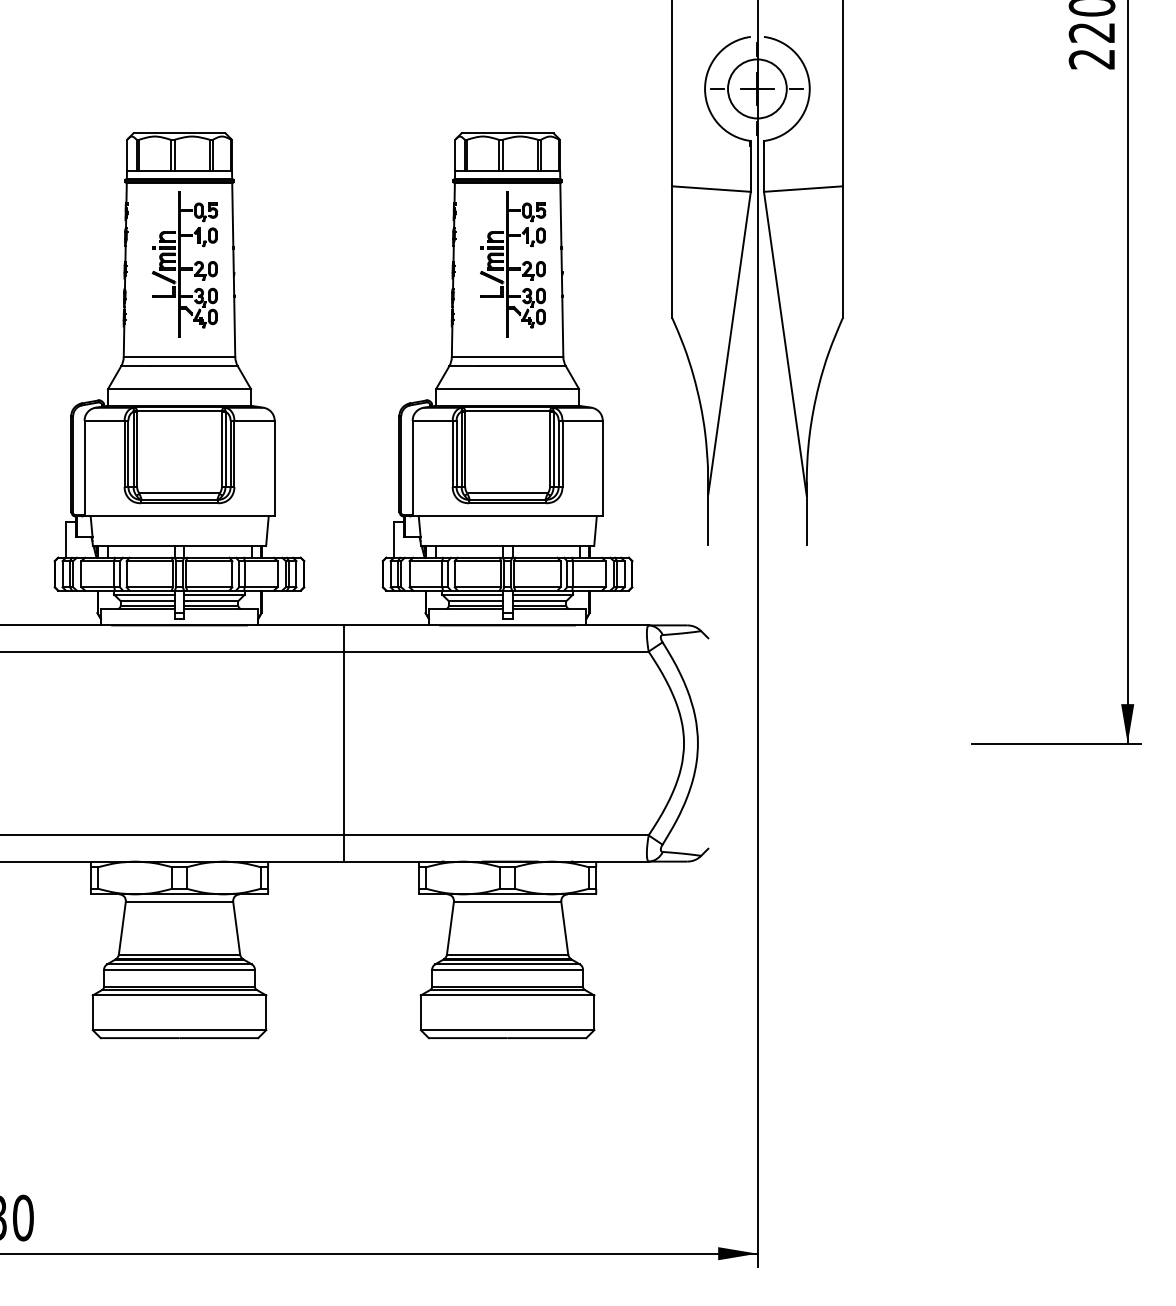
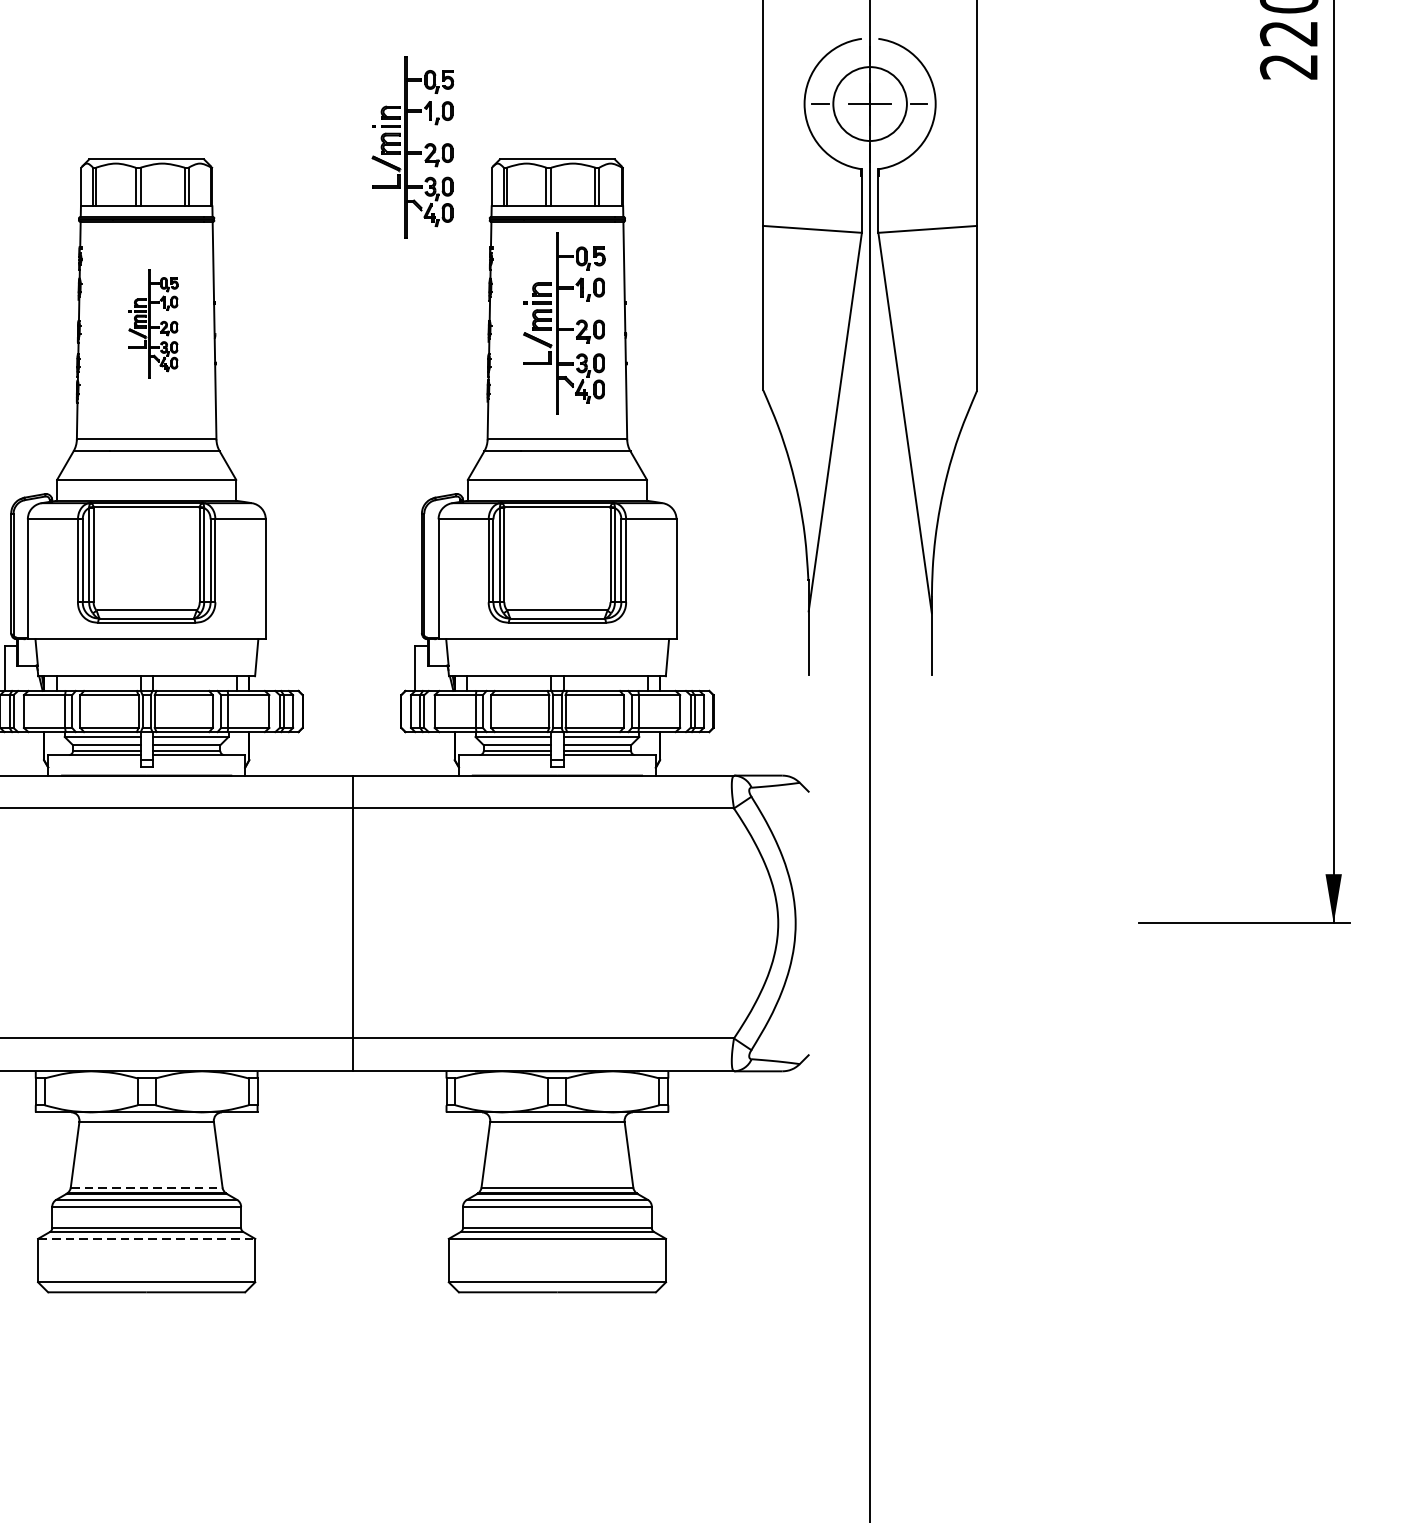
part: (392, 123) -> (413, 147), added
part: (184, 264) -> (152, 323), size x0.6
line: (179, 954) -> (146, 1187), solid -> dashed
line: (179, 995) -> (146, 1238), solid -> dashed

